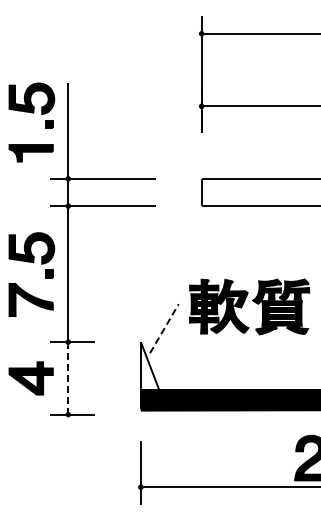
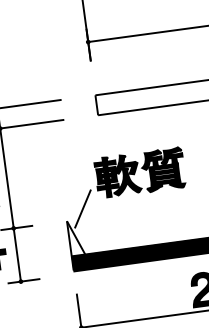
part: (249, 306) -> (140, 172), moved
line: (164, 328) -> (82, 208), dashed -> solid
line: (68, 378) -> (17, 255), dashed -> solid

